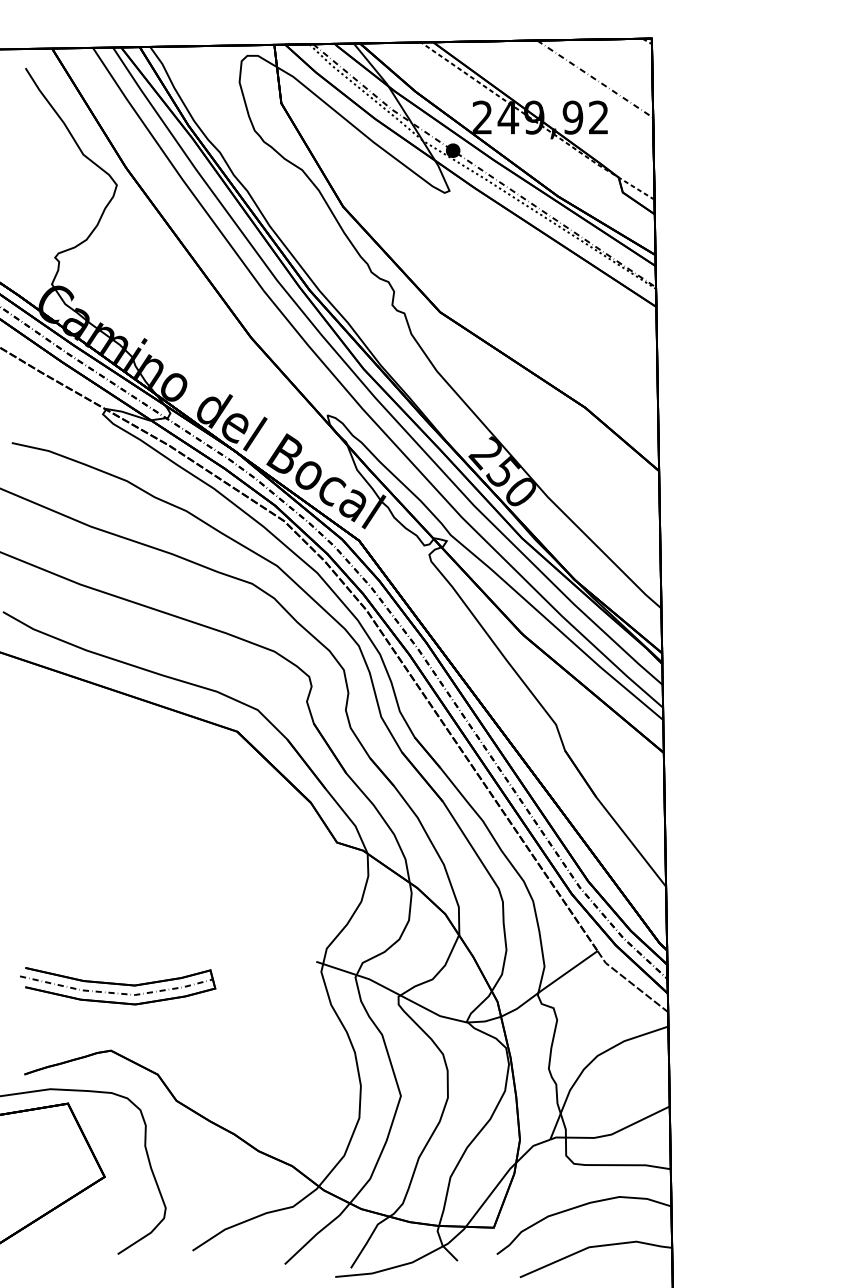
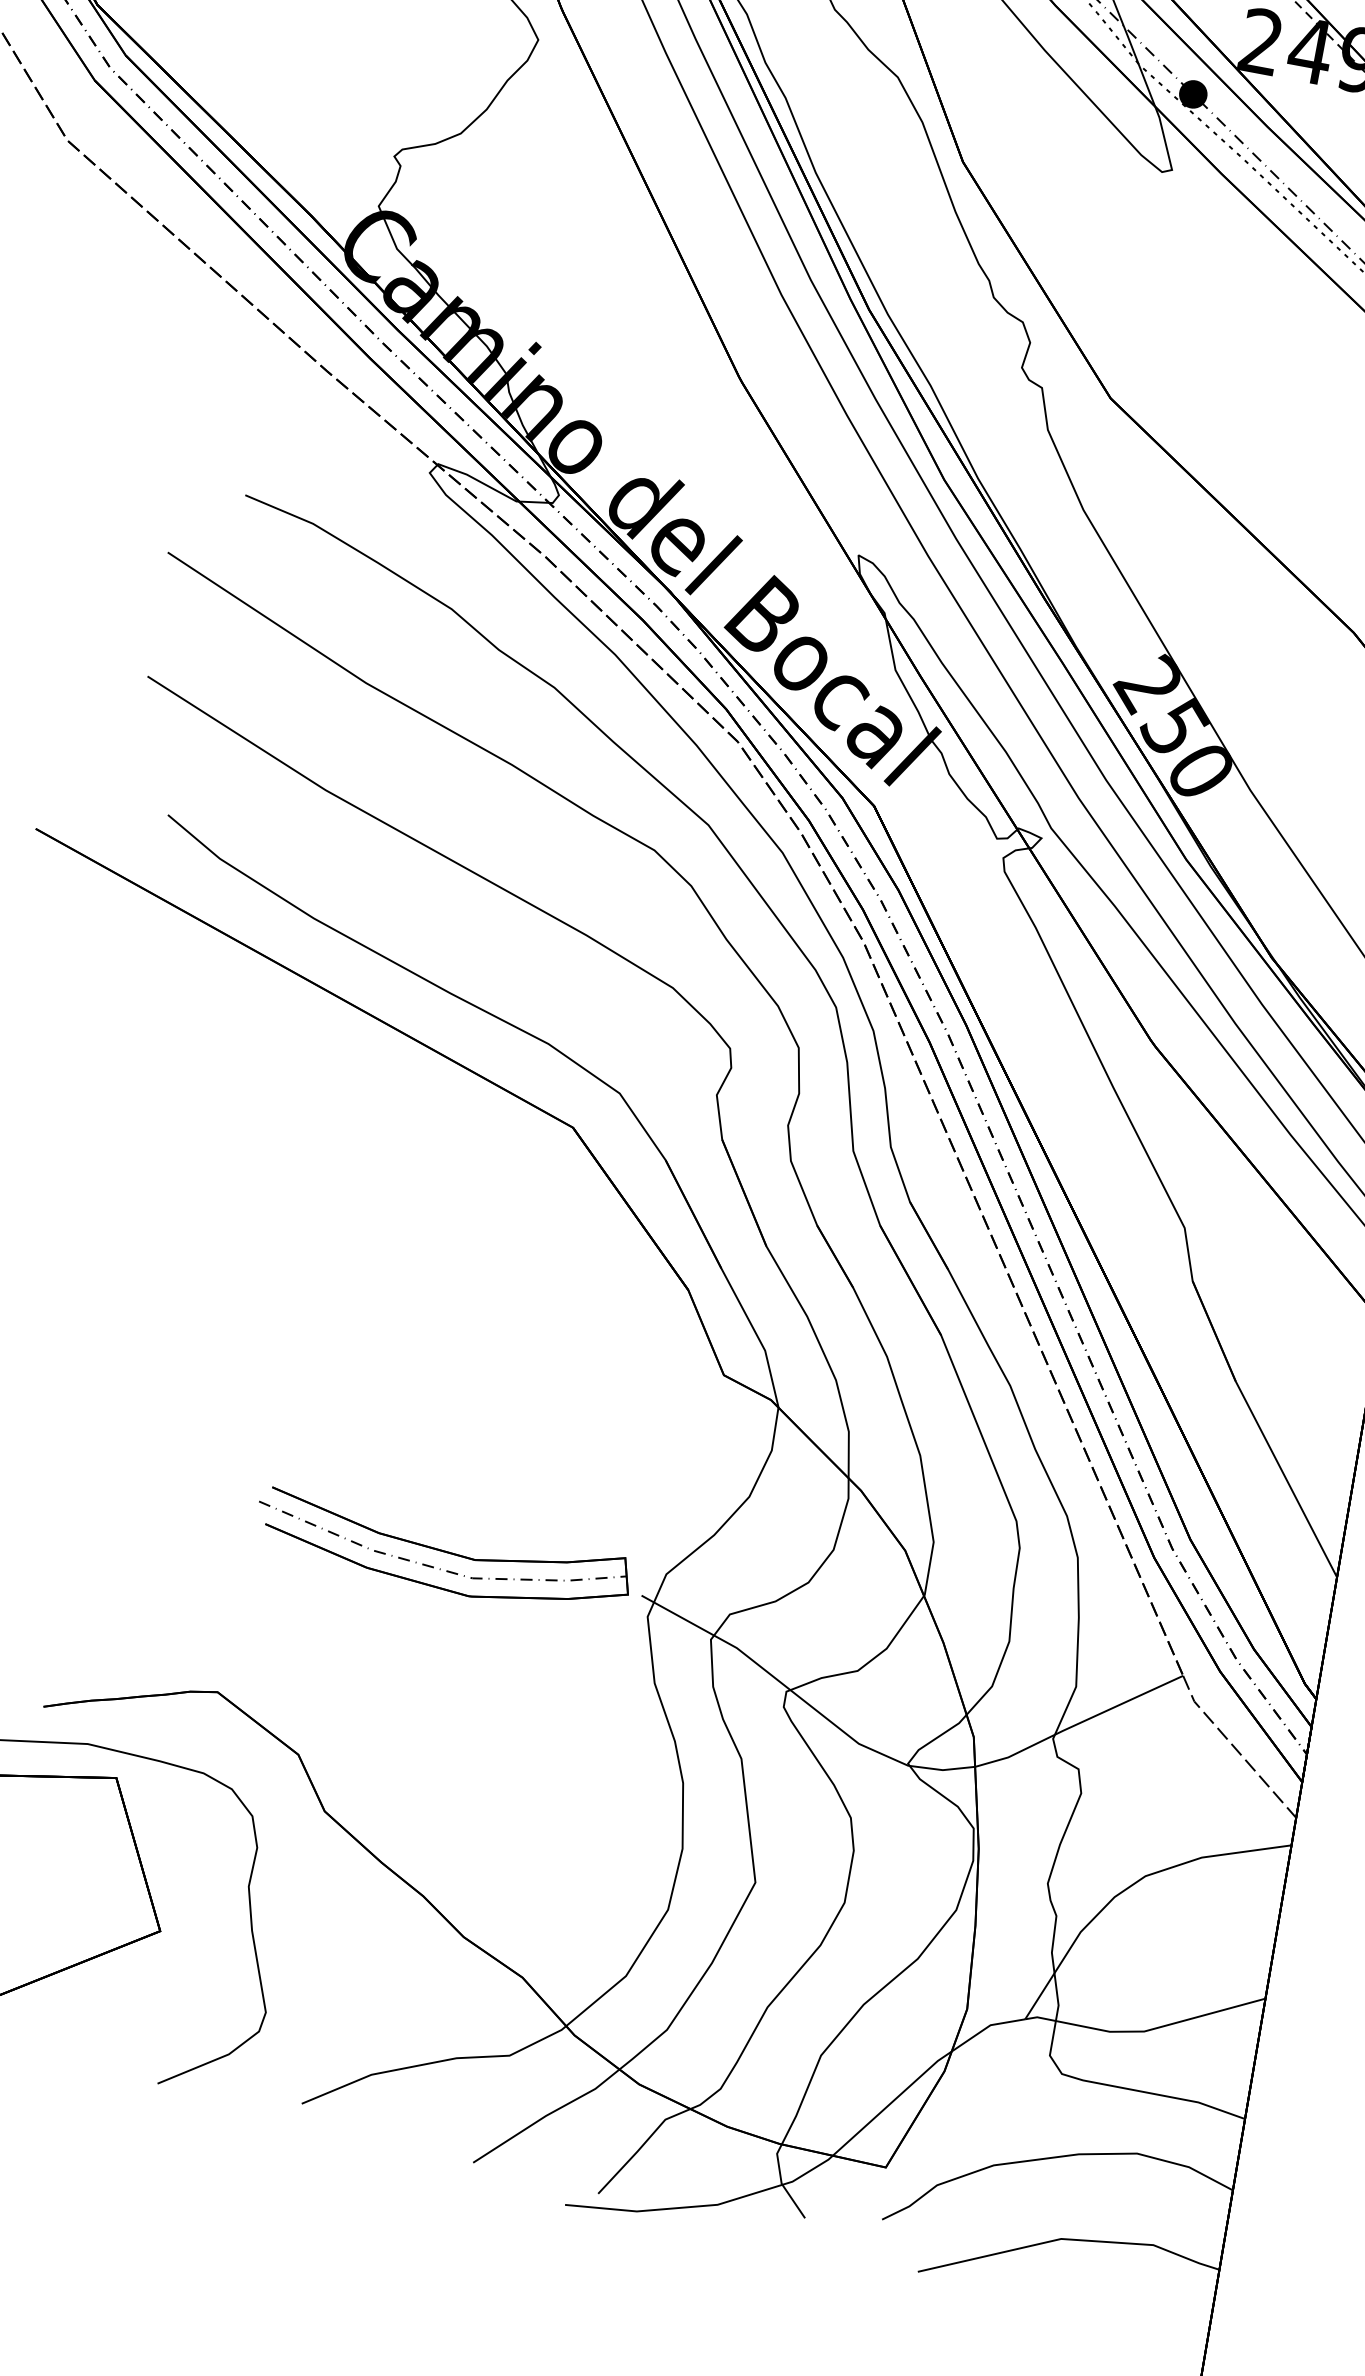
part: (118, 986) -> (443, 1556), moved

